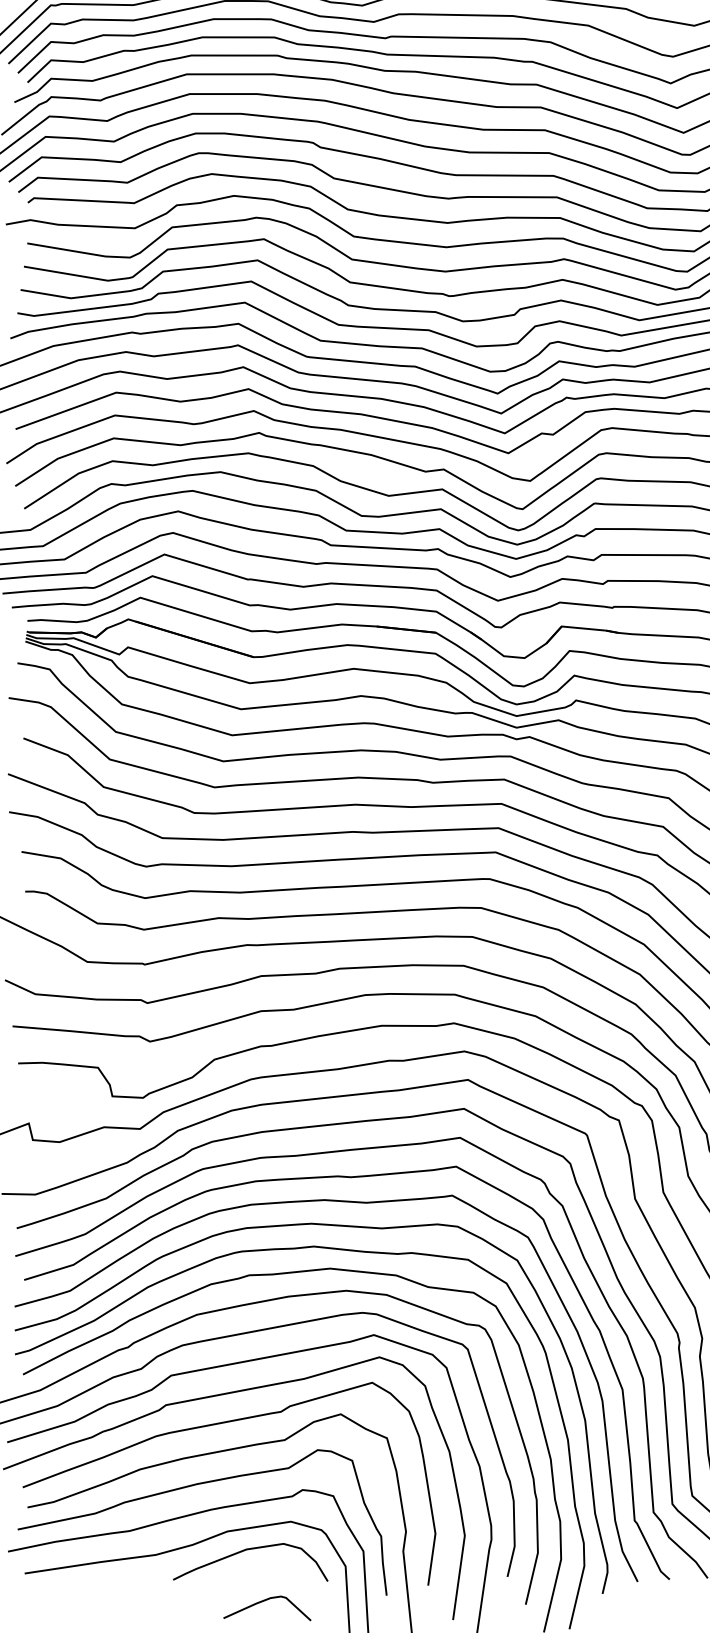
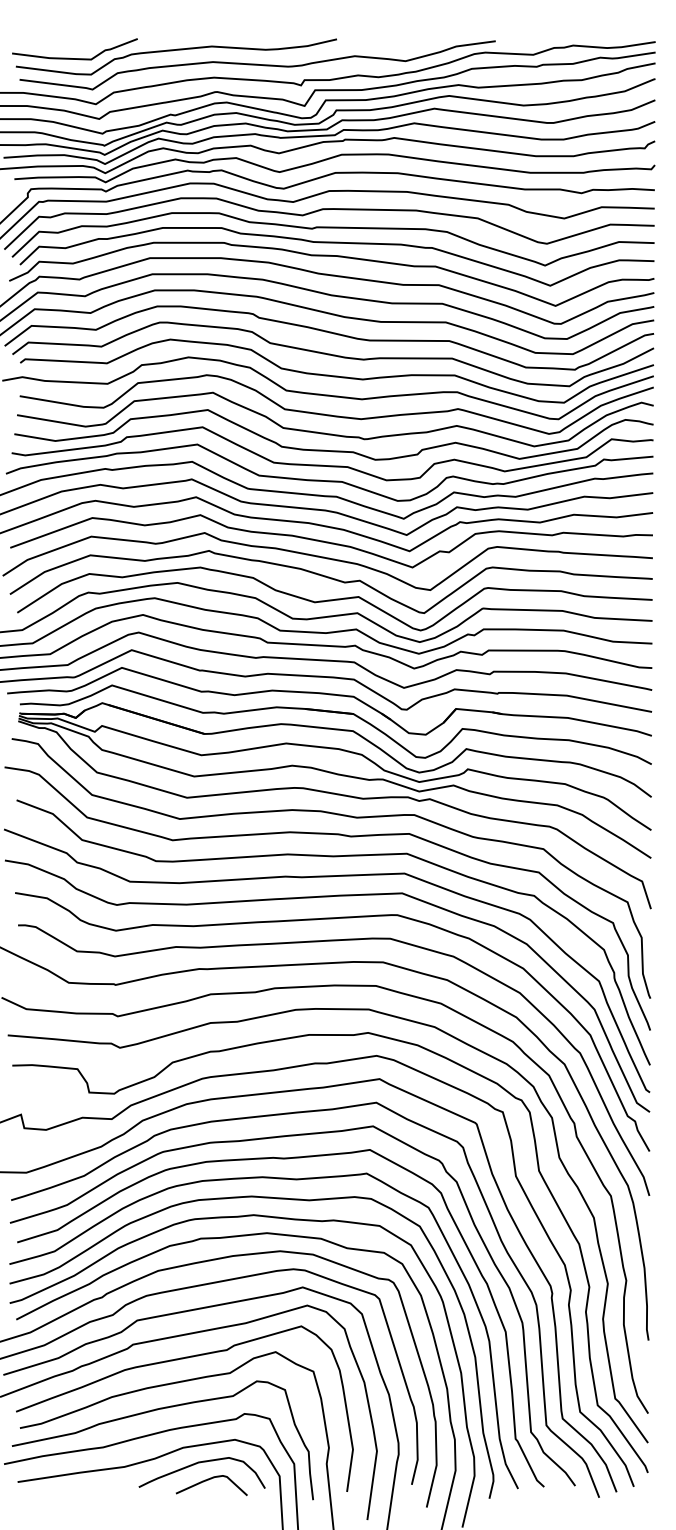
curve: (263, 1602) -> (208, 1480), moved

